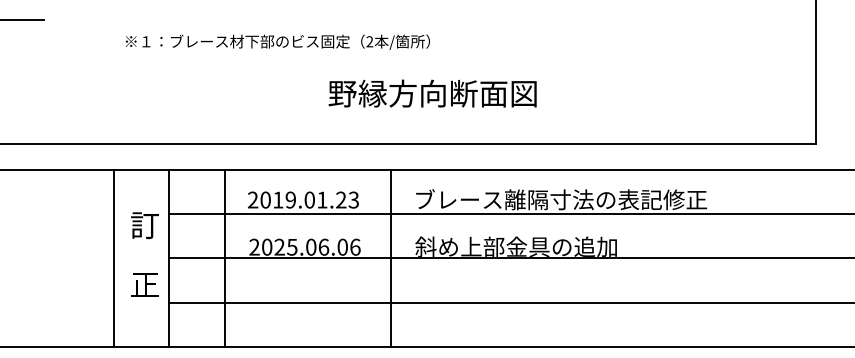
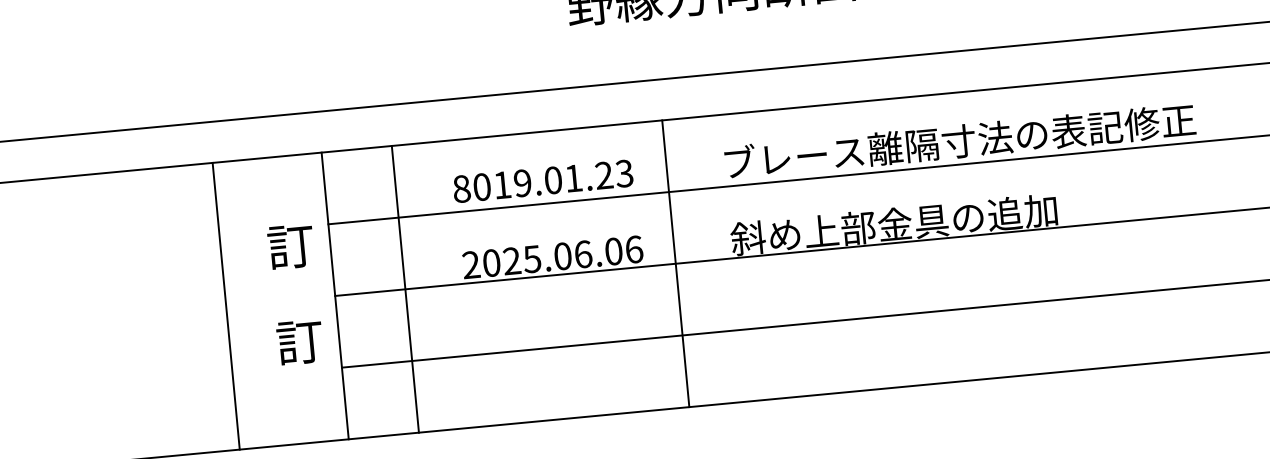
text: (252, 199) -> (460, 188), 2019.01.23 -> 8019.01.23
line: (113, 258) -> (225, 306), moved
line: (224, 258) -> (405, 289), moved
line: (391, 258) -> (676, 263), moved
text: (144, 284) -> (299, 342), 正 -> 訂

